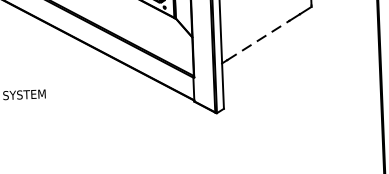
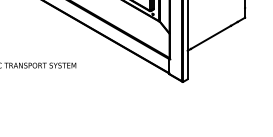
line: (259, 40) -> (211, 37), dashed -> solid

